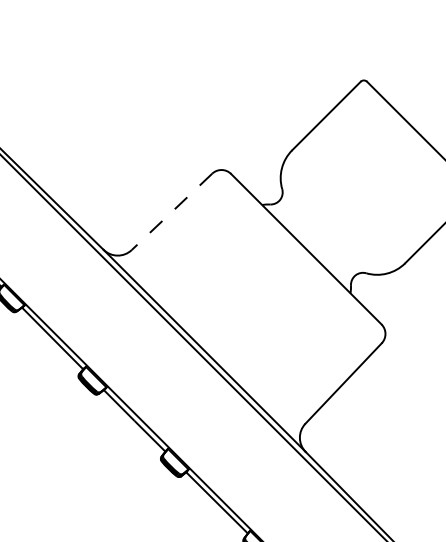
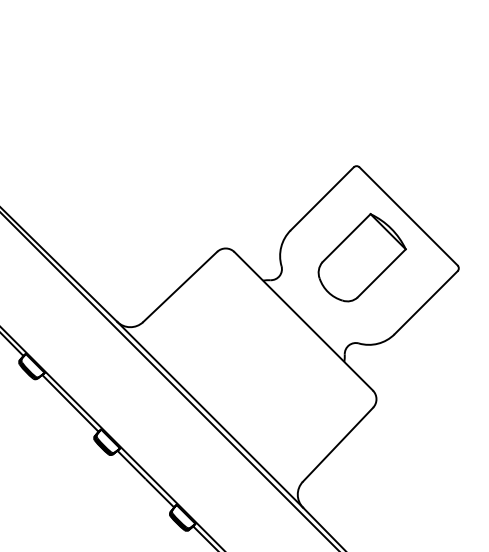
part: (369, 179) -> (361, 257), added
line: (172, 212) -> (180, 287), dashed -> solid

